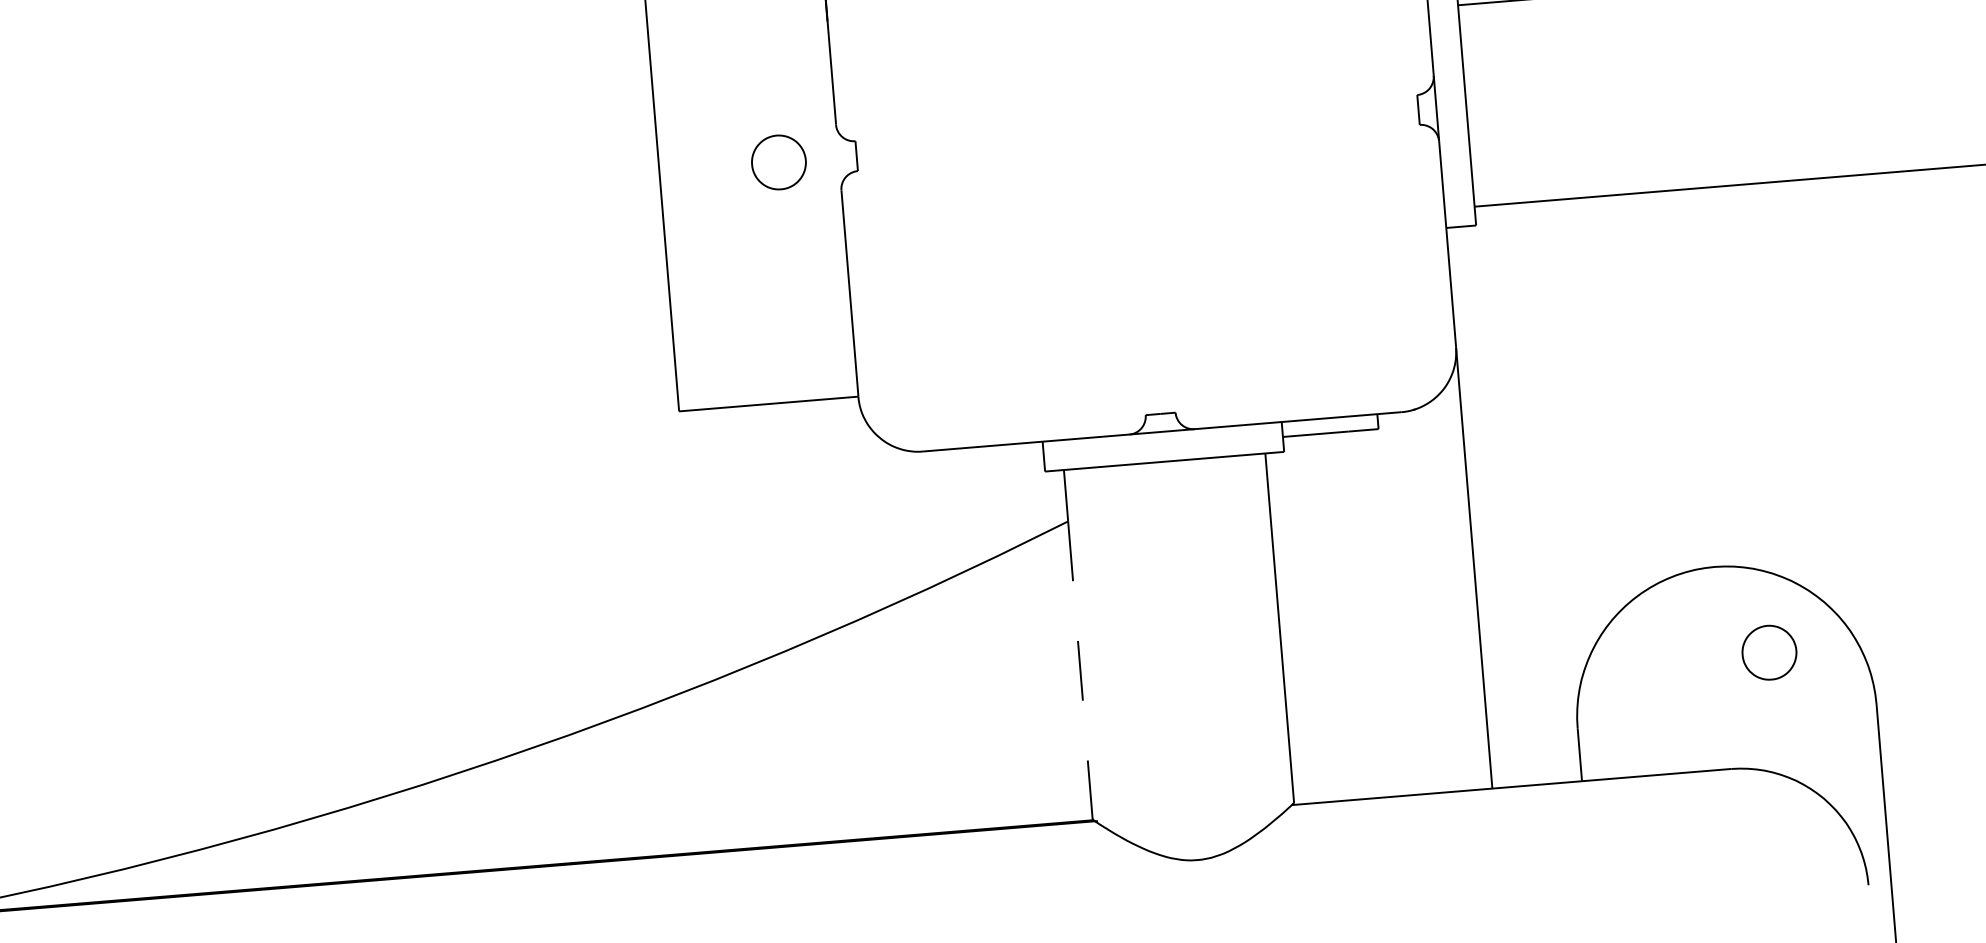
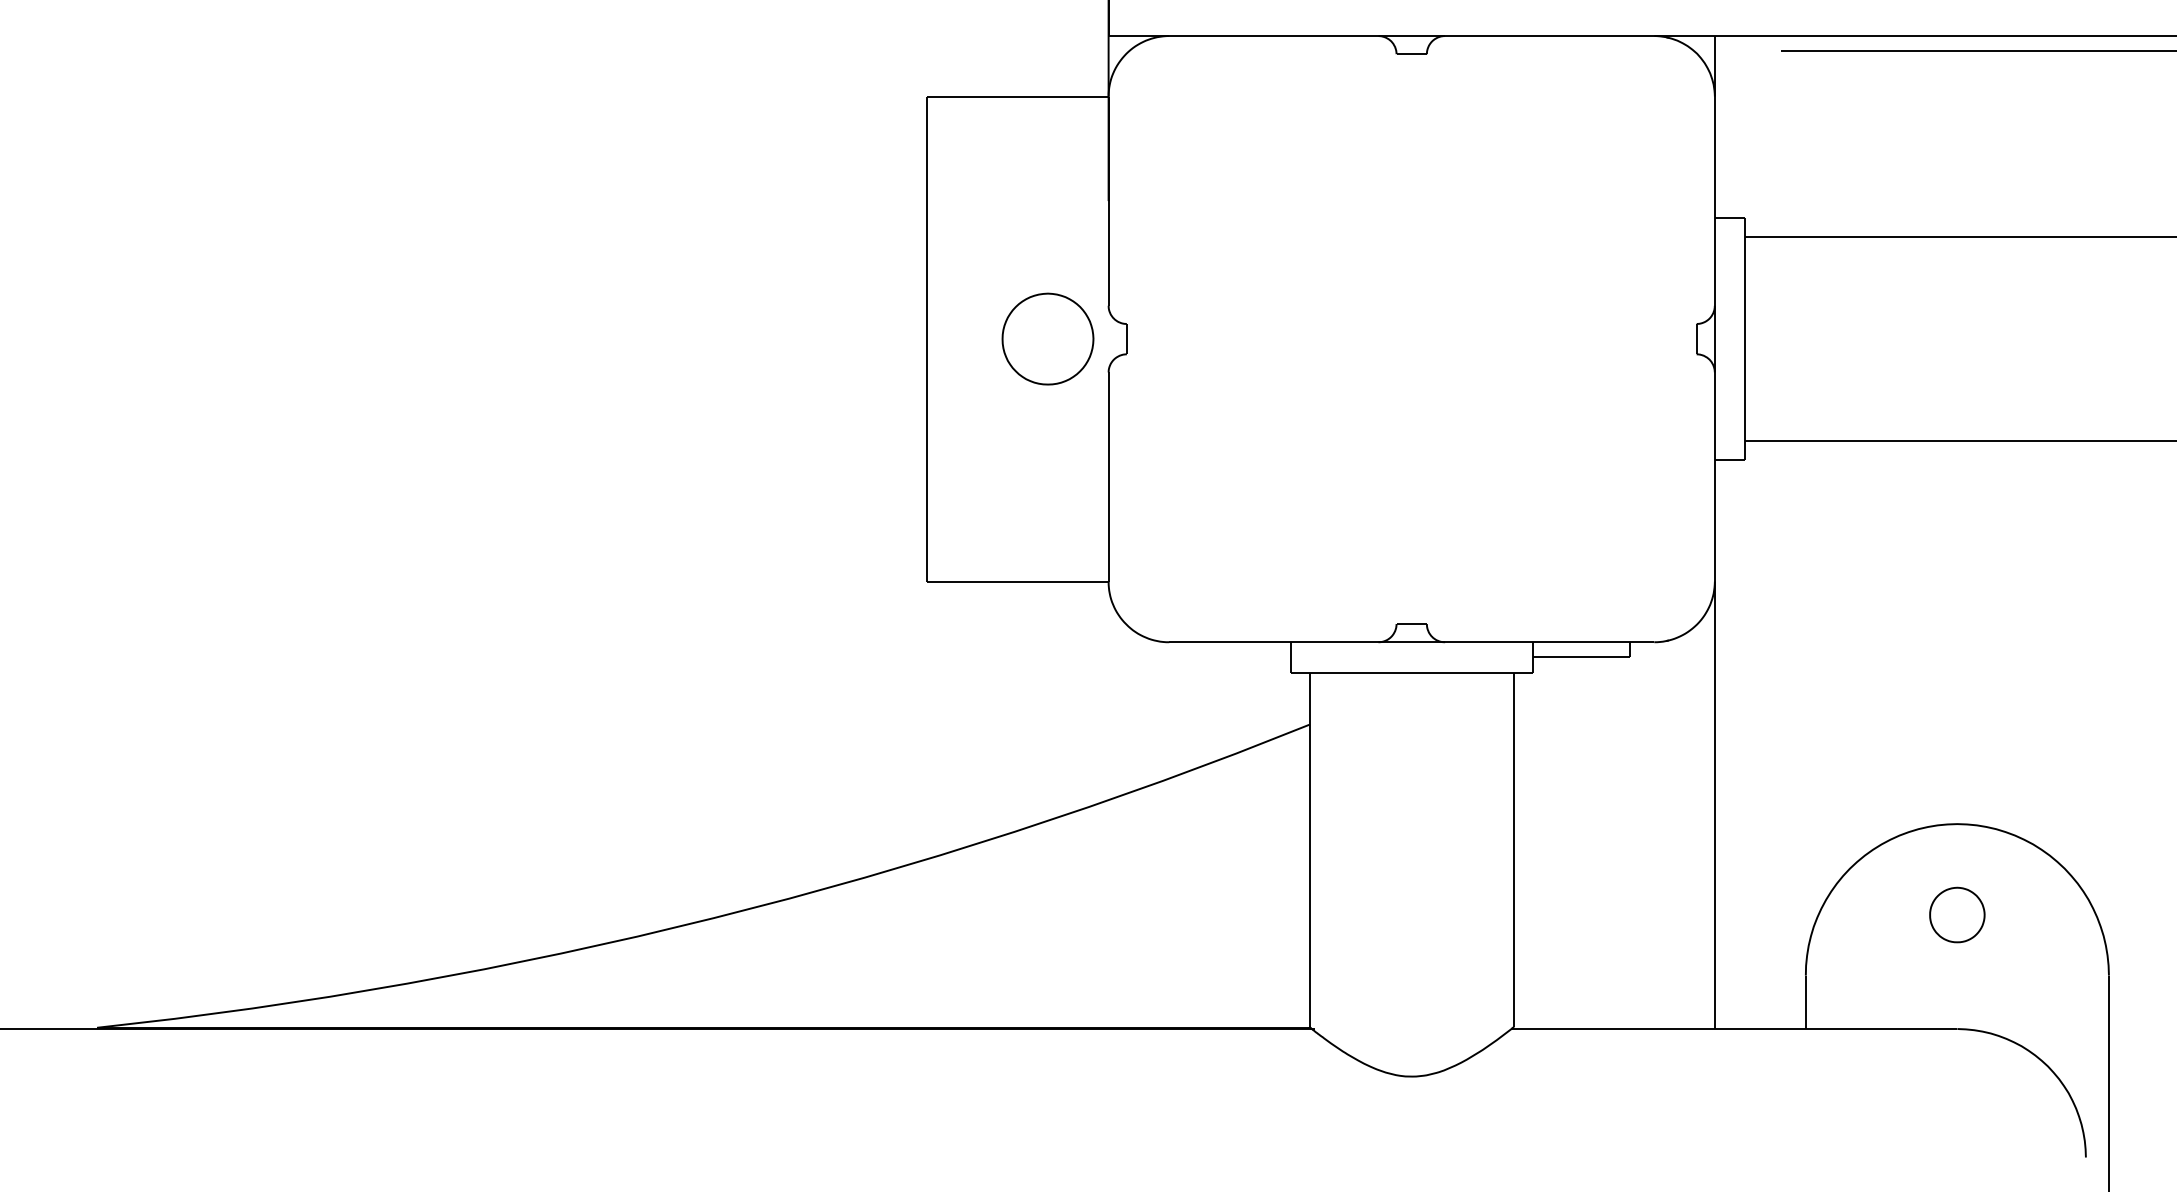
part: (778, 161) -> (1047, 338), size x1.67
part: (1769, 652) -> (1957, 914), moved
line: (1080, 671) -> (1309, 876), dashed -> solid

